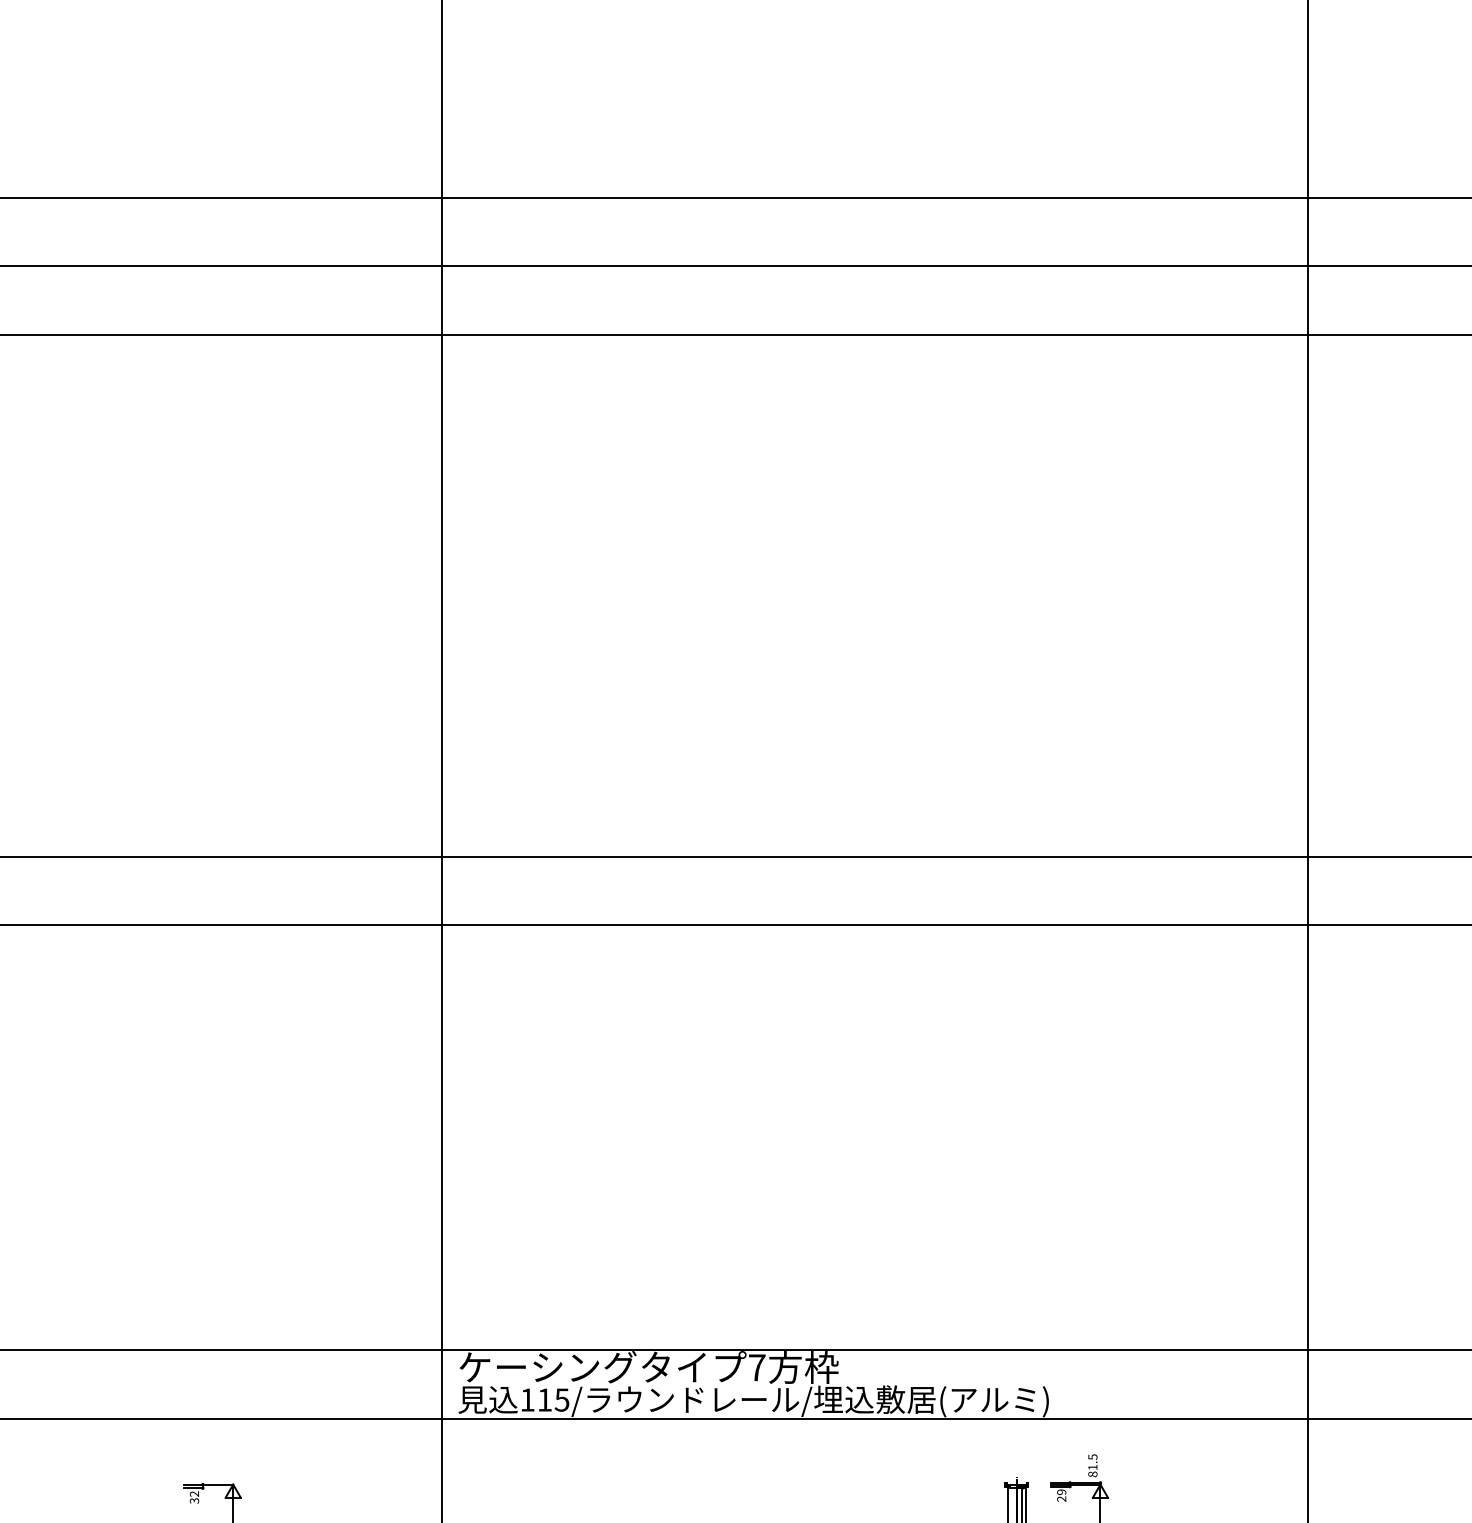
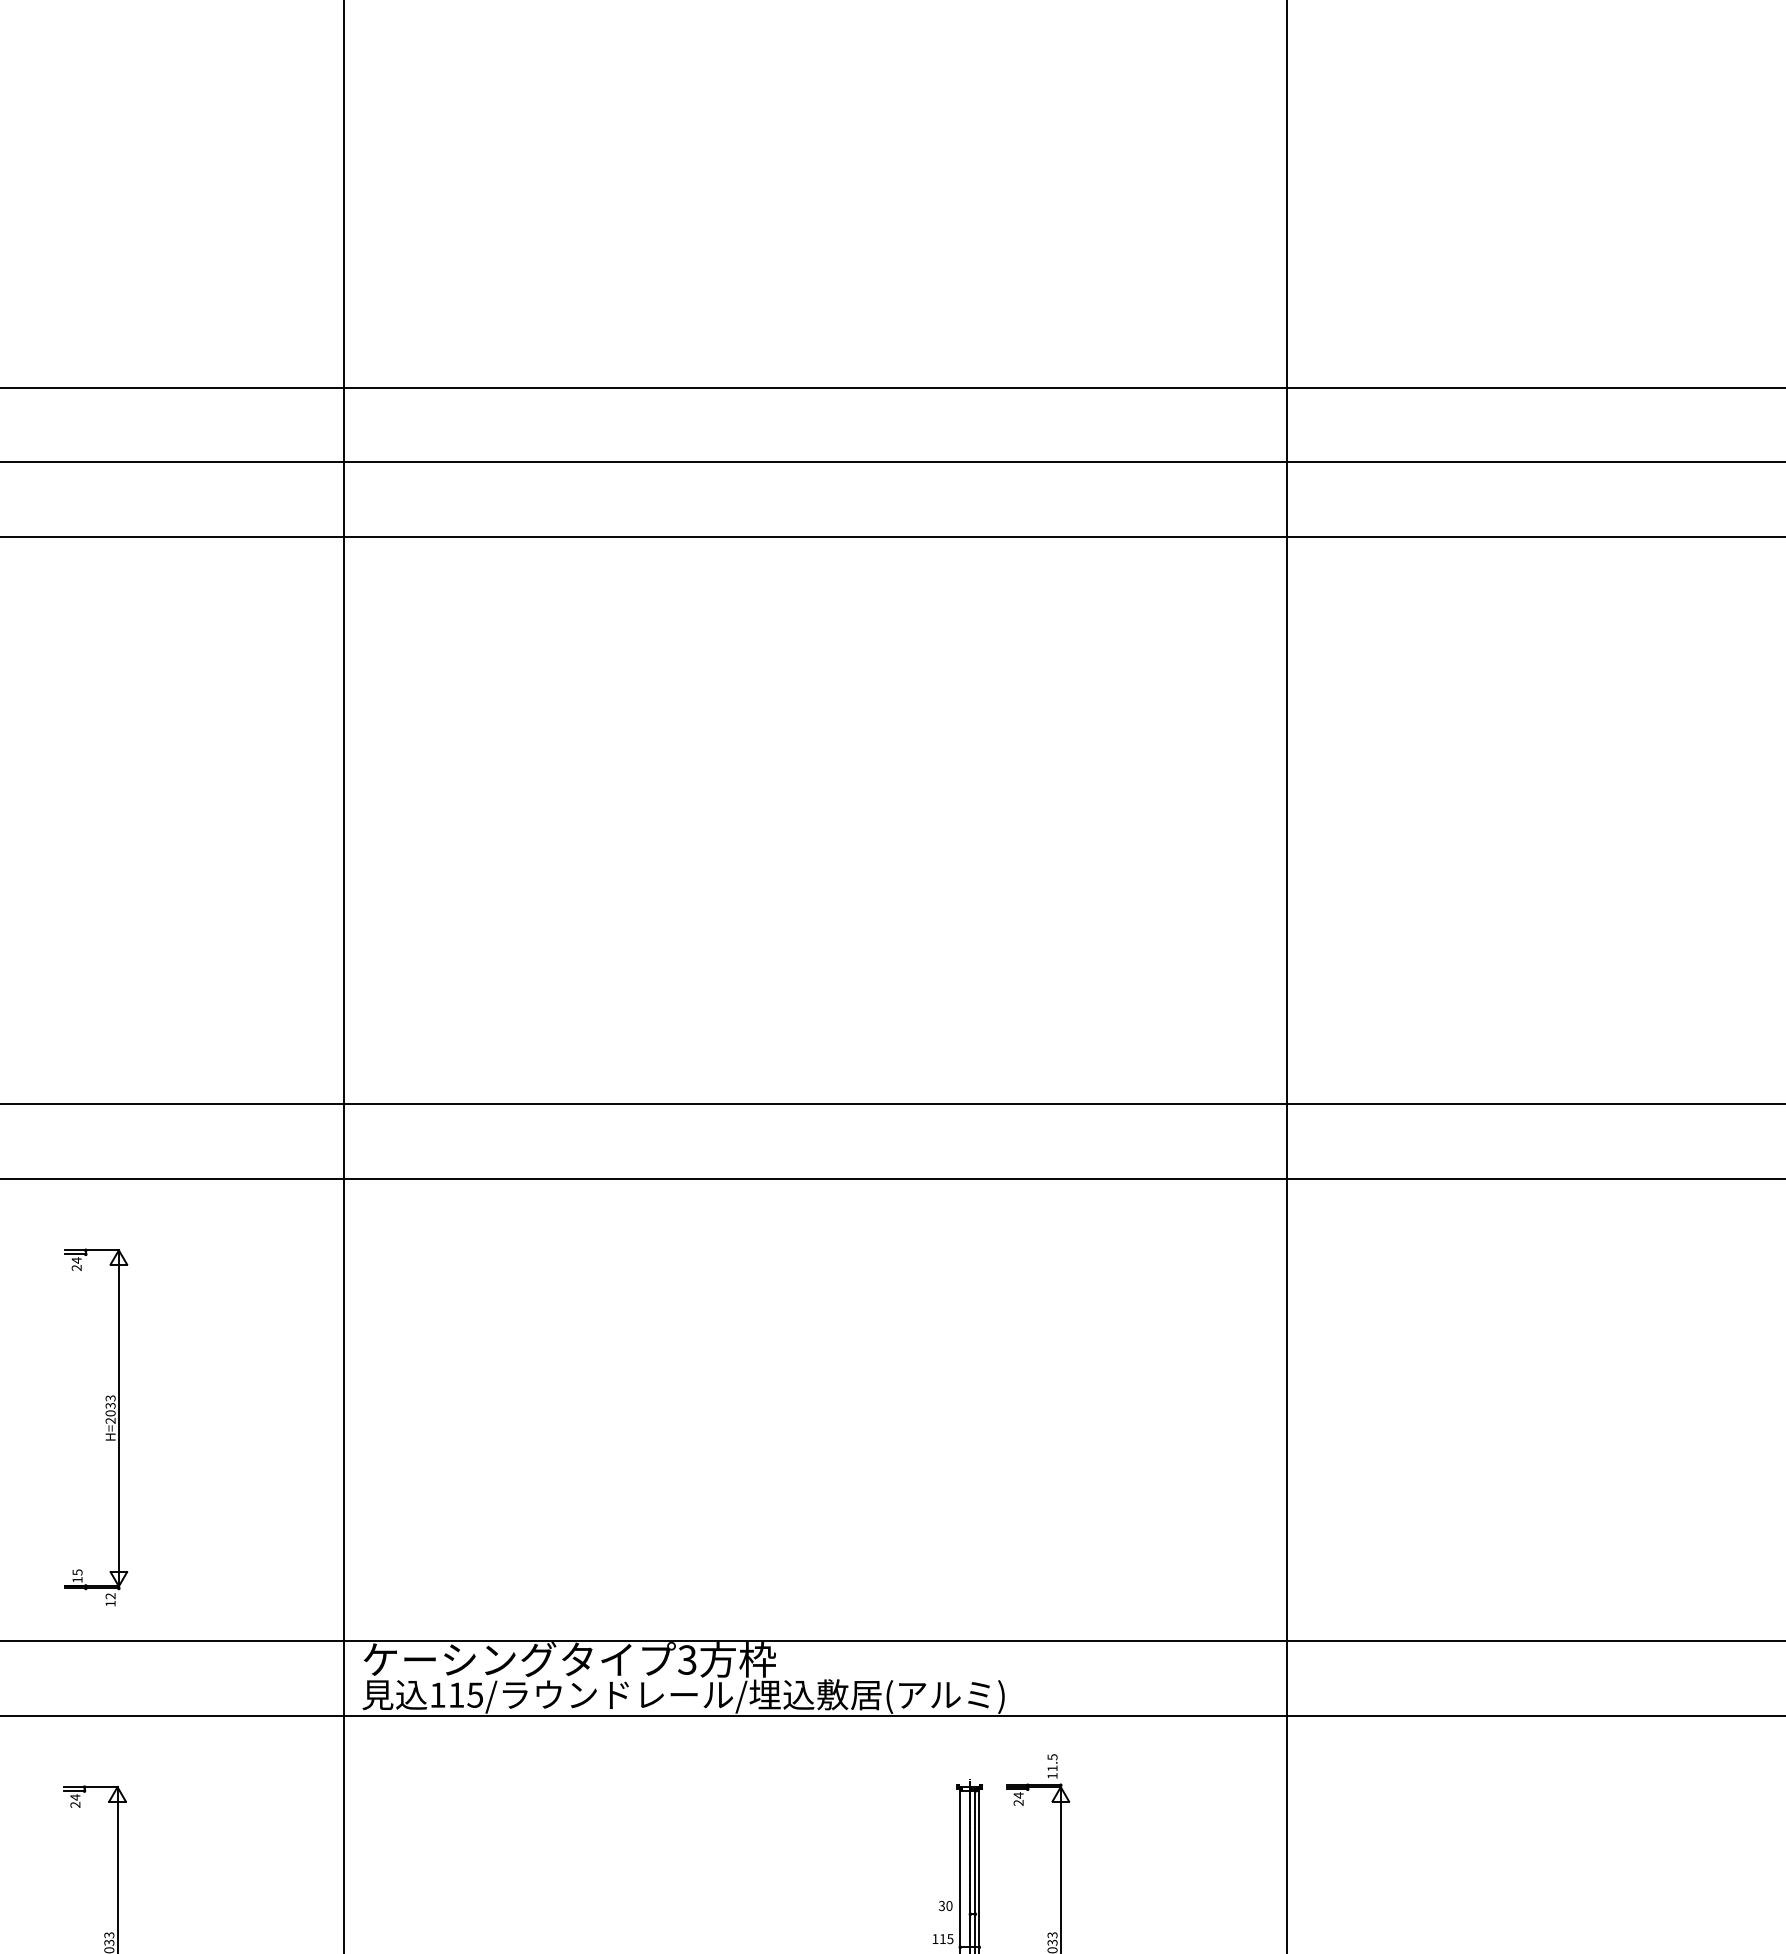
part: (222, 1149) -> (105, 1422), added
text: (757, 1367) -> (687, 1659), 7 -> 3
text: (1092, 1474) -> (1052, 1776), 81.5 -> 11.5
text: (1061, 1492) -> (1018, 1795), 29 -> 24
text: (194, 1496) -> (75, 1800), 32 -> 24

